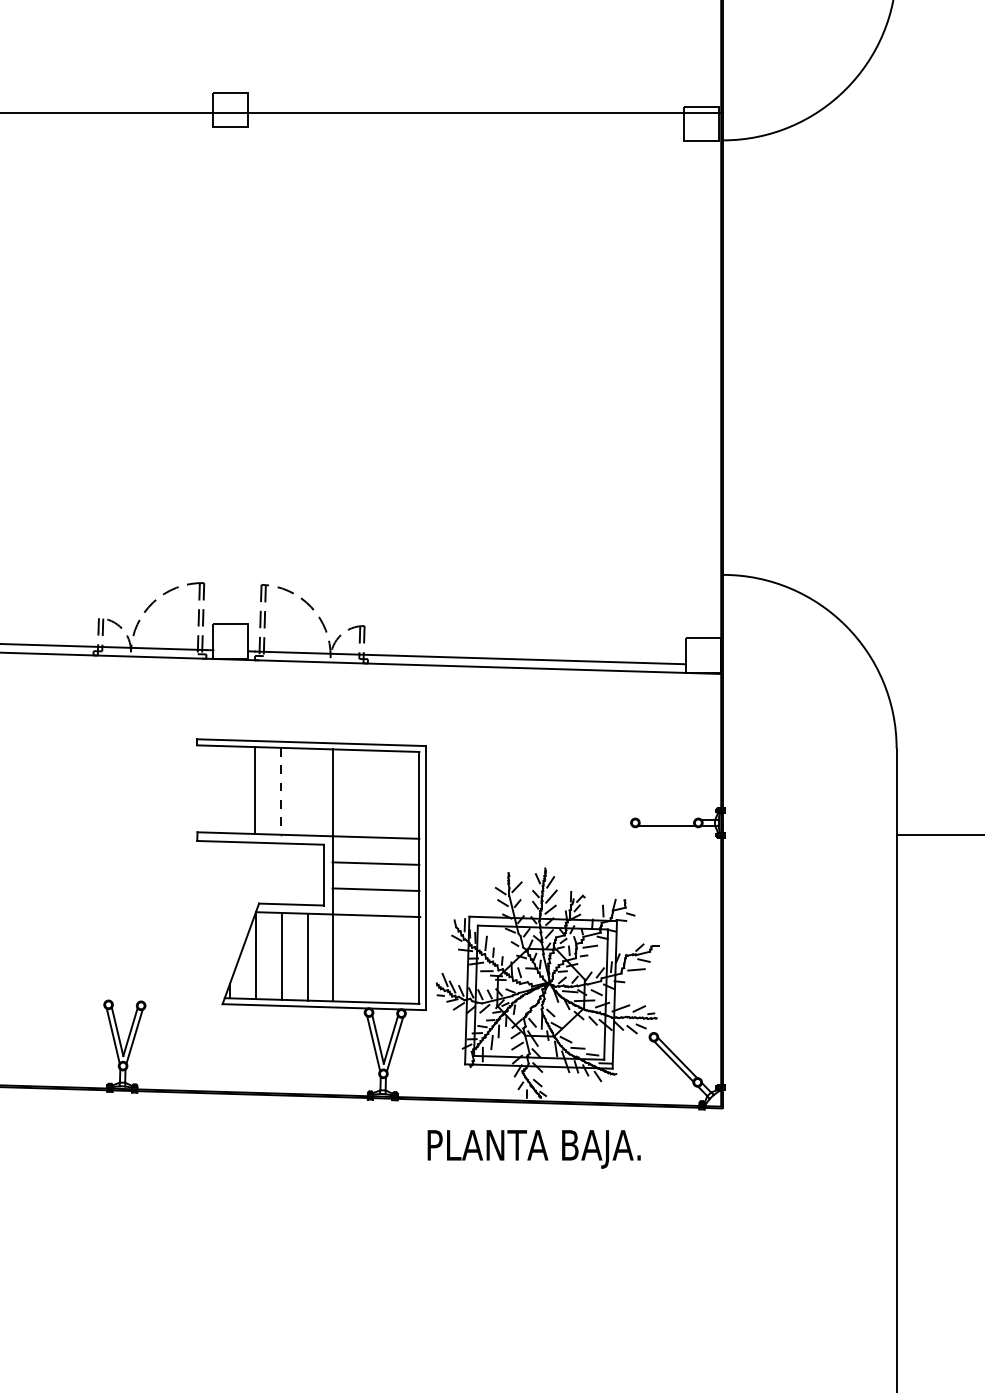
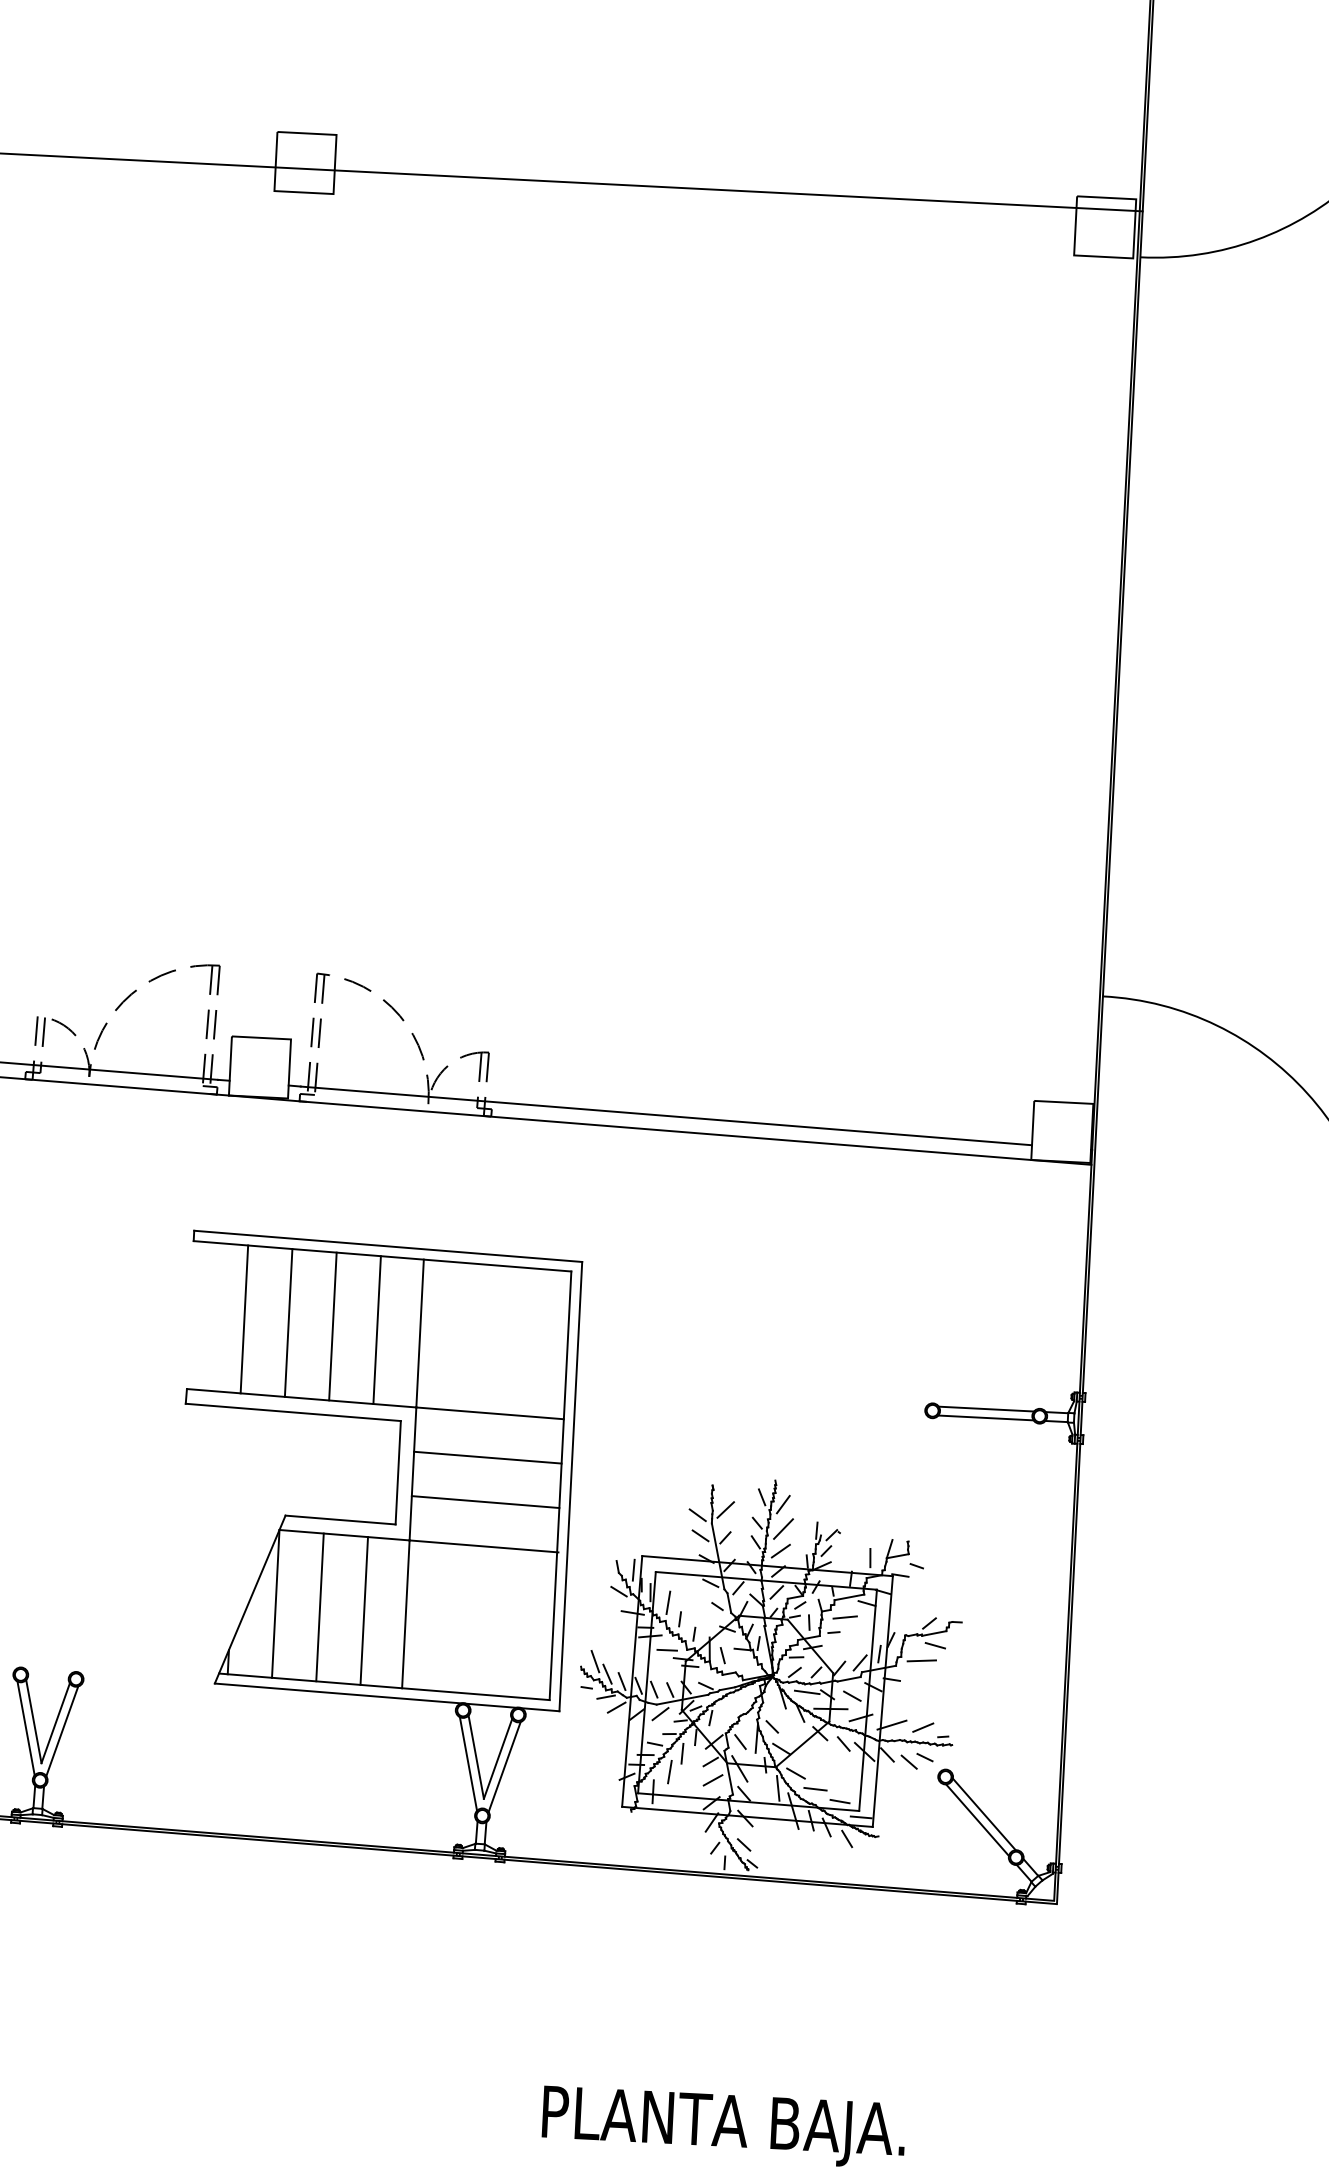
line: (229, 789) -> (245, 1318), added
line: (281, 791) -> (333, 1326), dashed -> solid
line: (307, 791) -> (377, 1329), added
line: (666, 820) -> (985, 1409), added
text: (533, 1149) -> (722, 2127), moved

